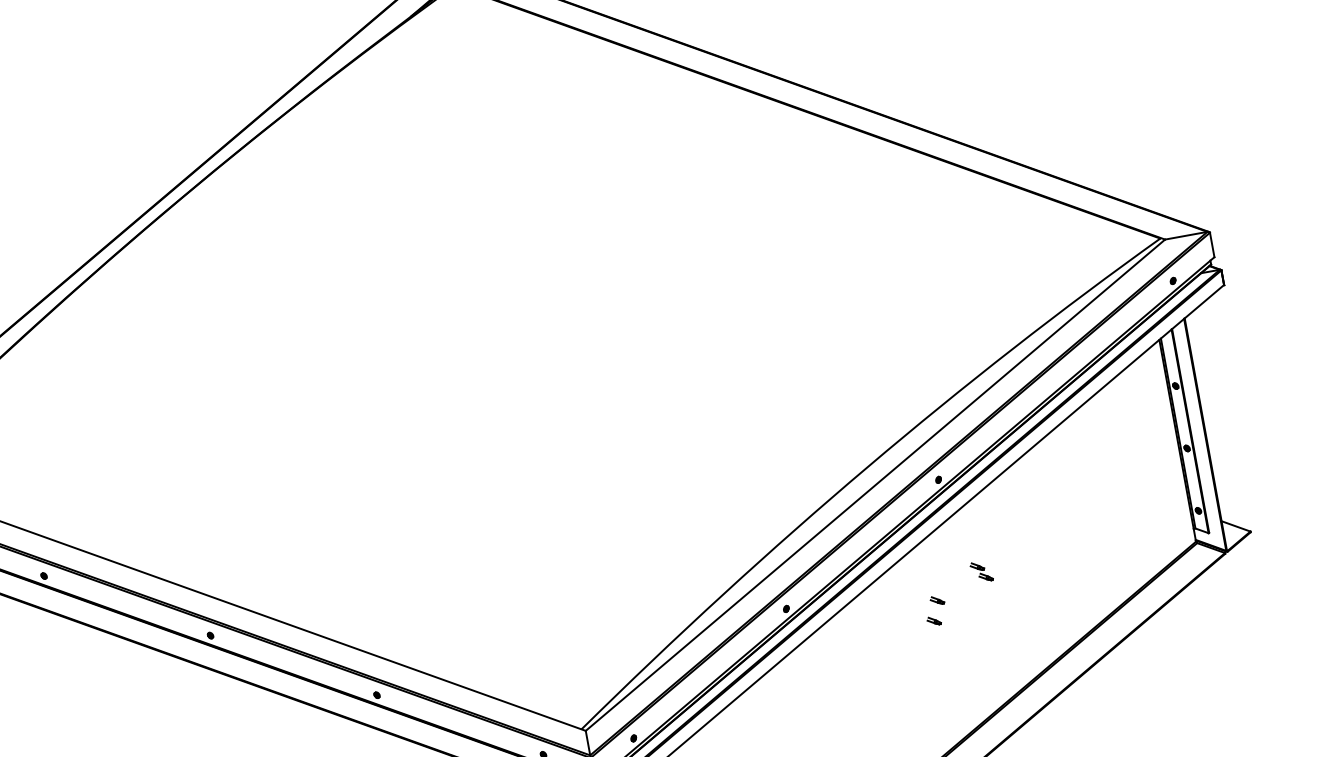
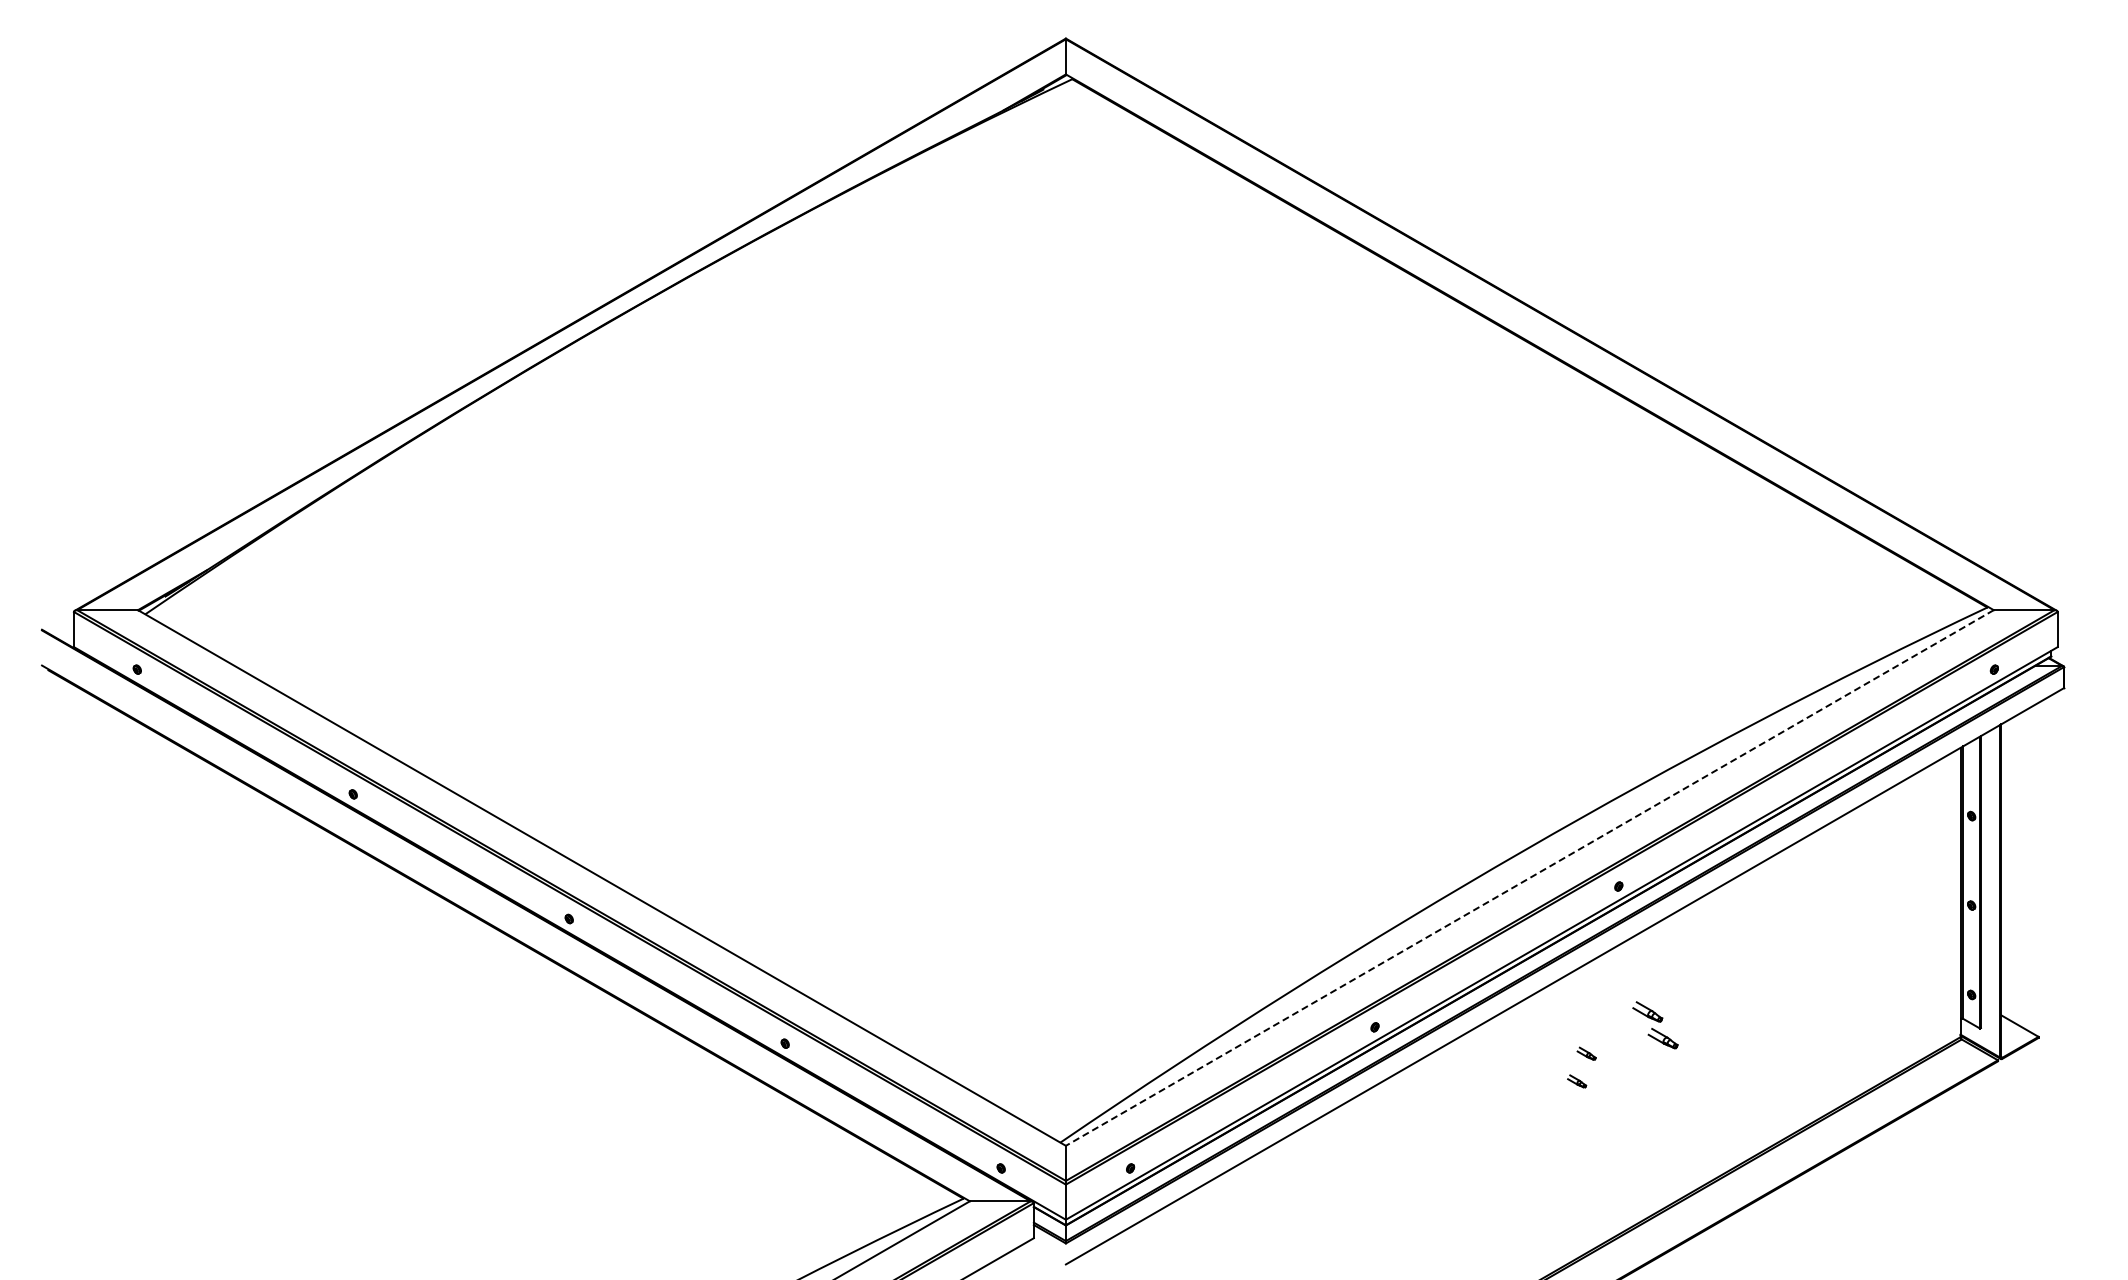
line: (875, 484) -> (1529, 877), solid -> dashed
part: (981, 571) -> (1655, 1024), size x1.6

